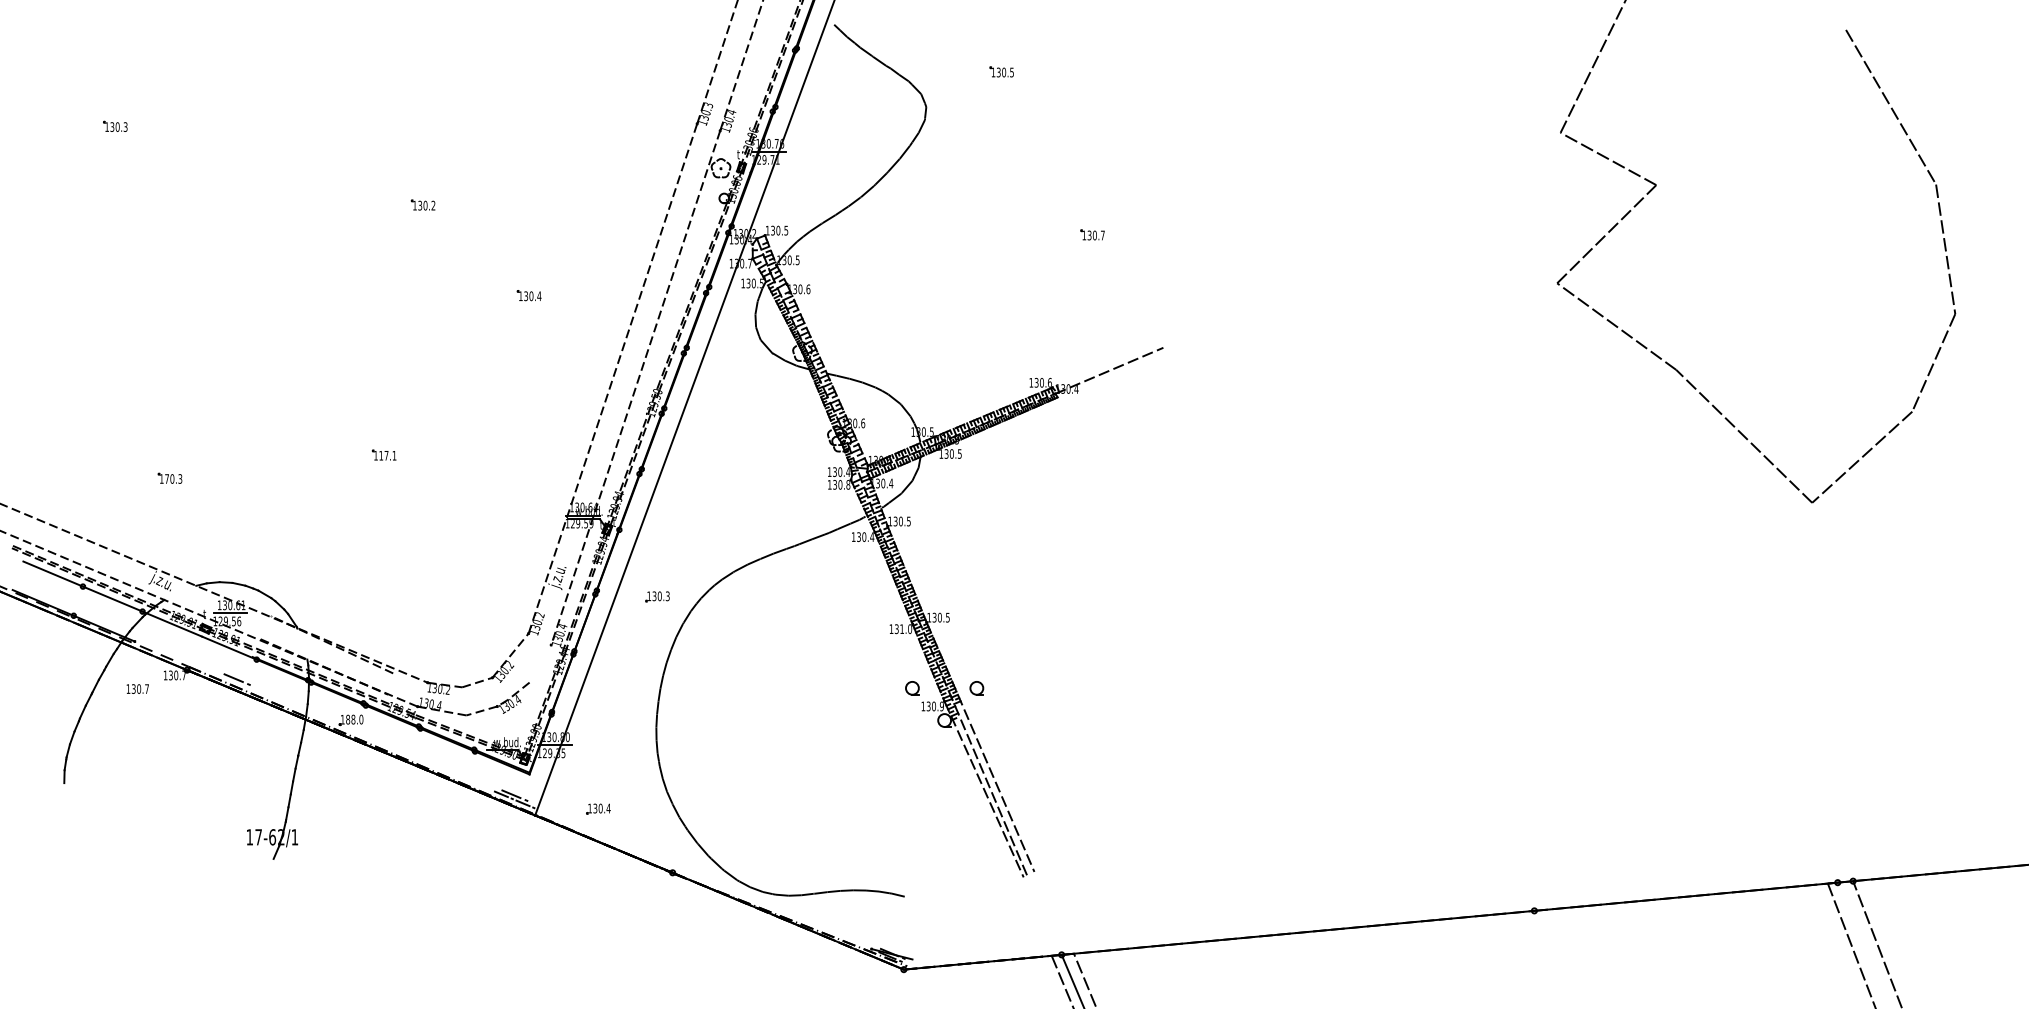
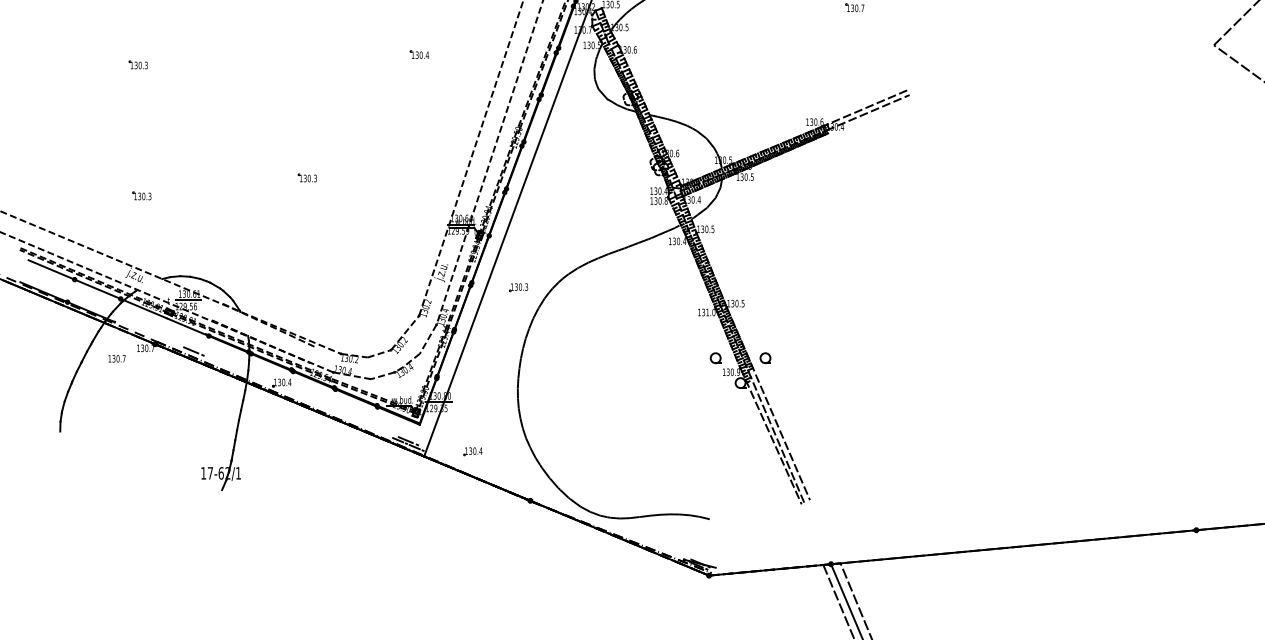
part: (165, 308) -> (138, 64), added
line: (1106, 364) -> (865, 107), added
text: (387, 455) -> (310, 178), 117.1 -> 130.3
text: (166, 478) -> (139, 196), 170.3 -> 130.3
line: (540, 663) -> (428, 339), added
text: (354, 719) -> (284, 382), 188.0 -> 130.4

